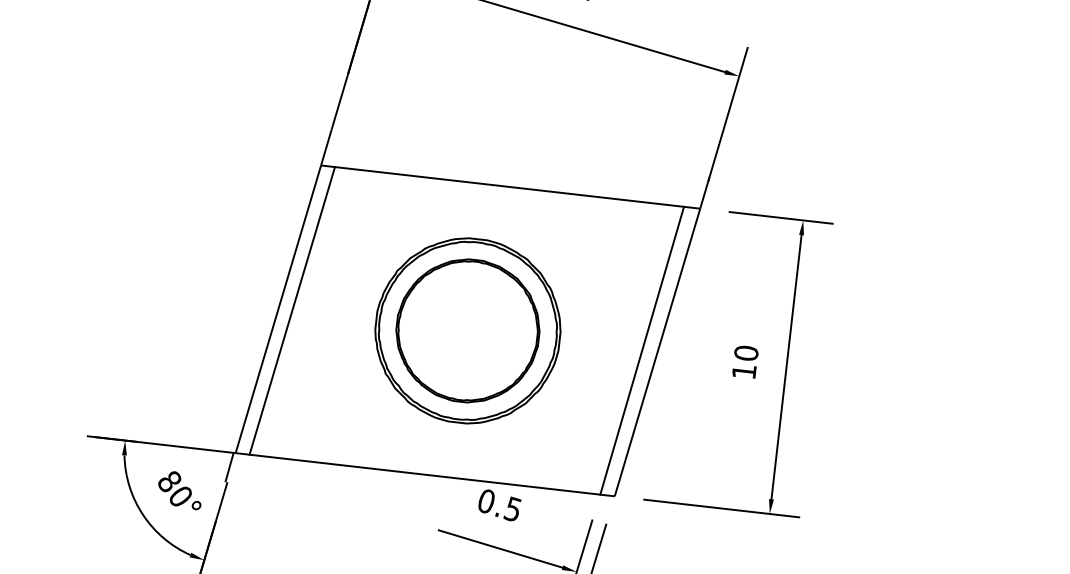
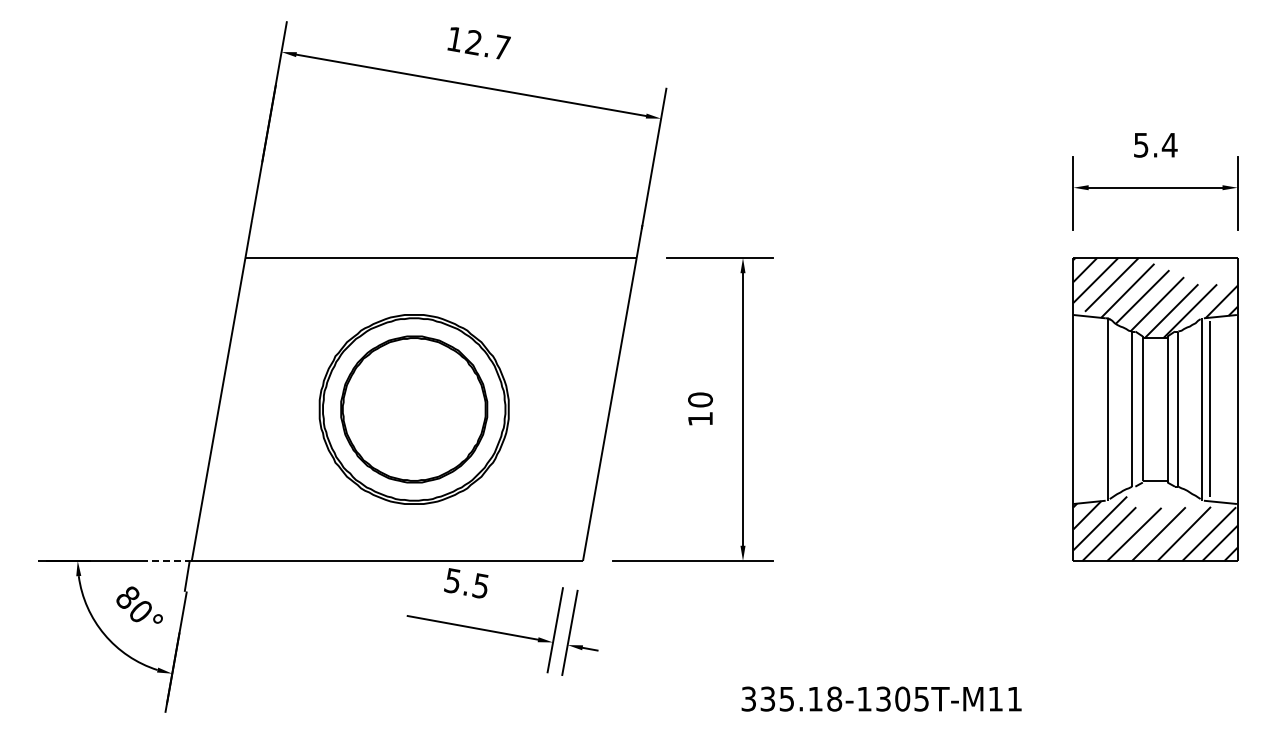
line: (291, 310) -> (232, 409), removed
line: (641, 350) -> (593, 409), removed
line: (213, 450) -> (168, 560), solid -> dashed
text: (486, 500) -> (452, 580), 0.5 -> 5.5

